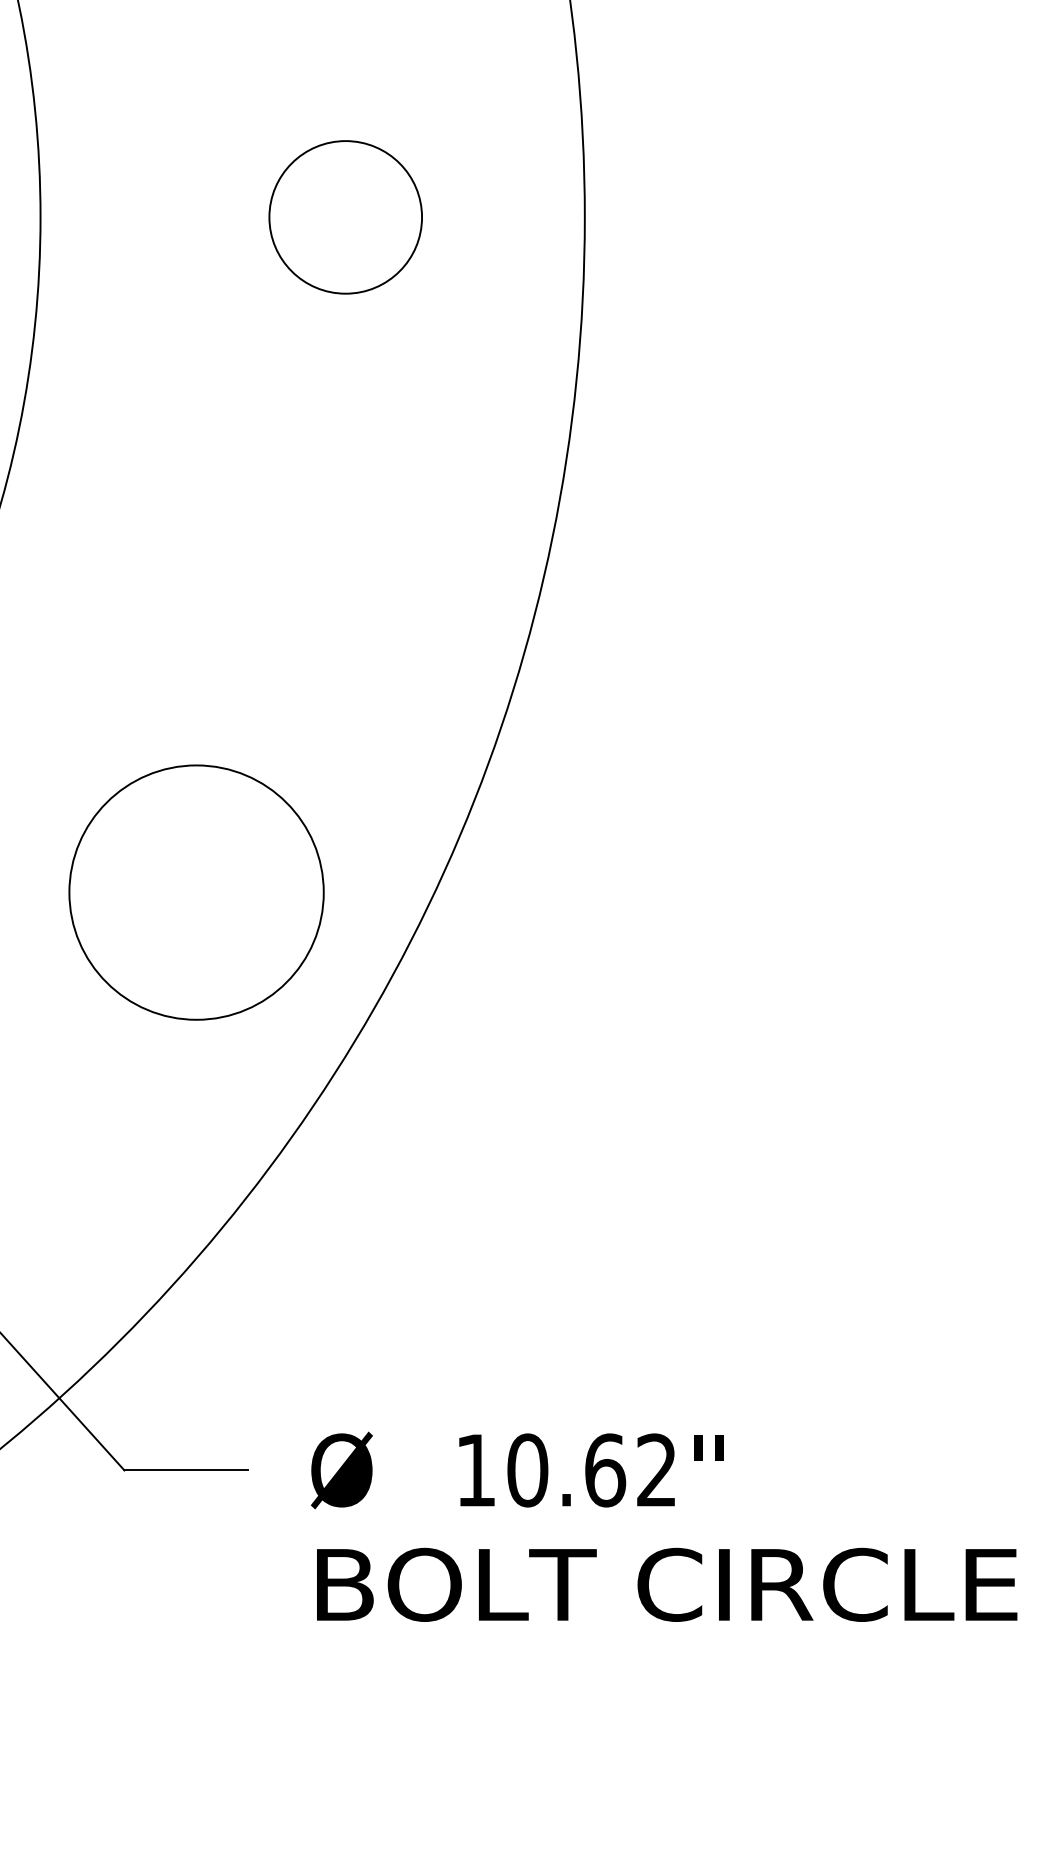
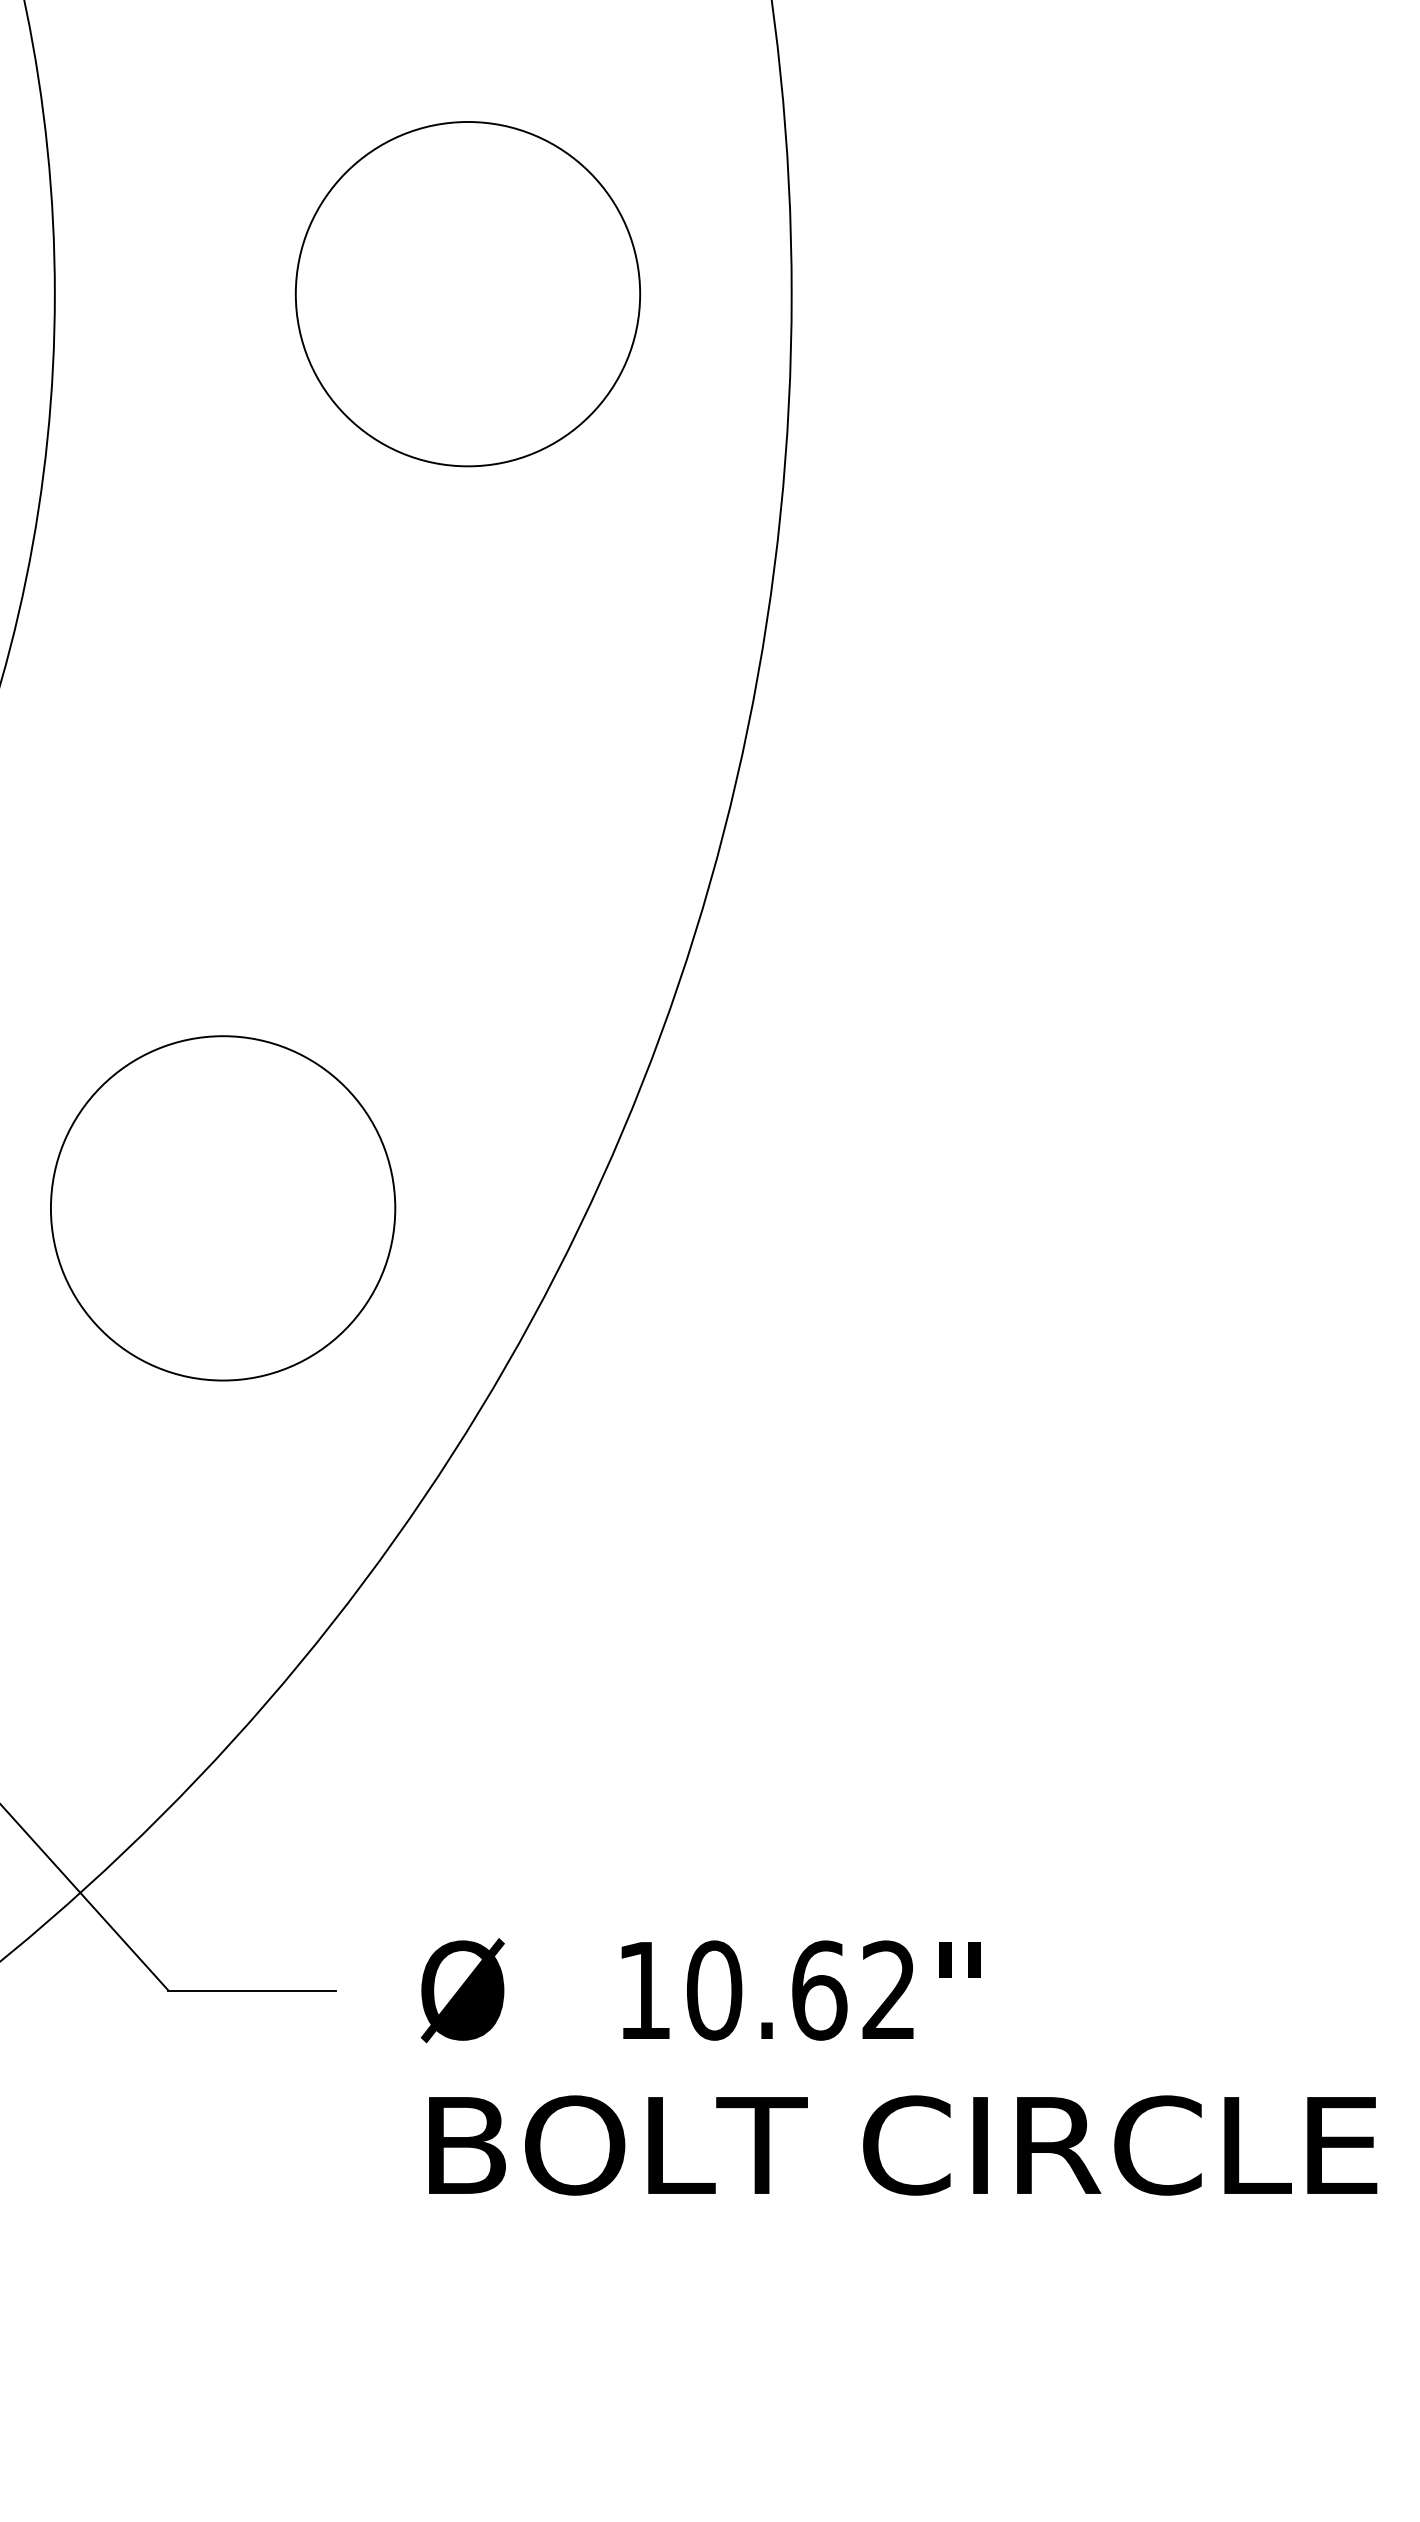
circle: (345, 217) -> (467, 294), size x1.67
circle: (196, 892) -> (223, 1208), moved

